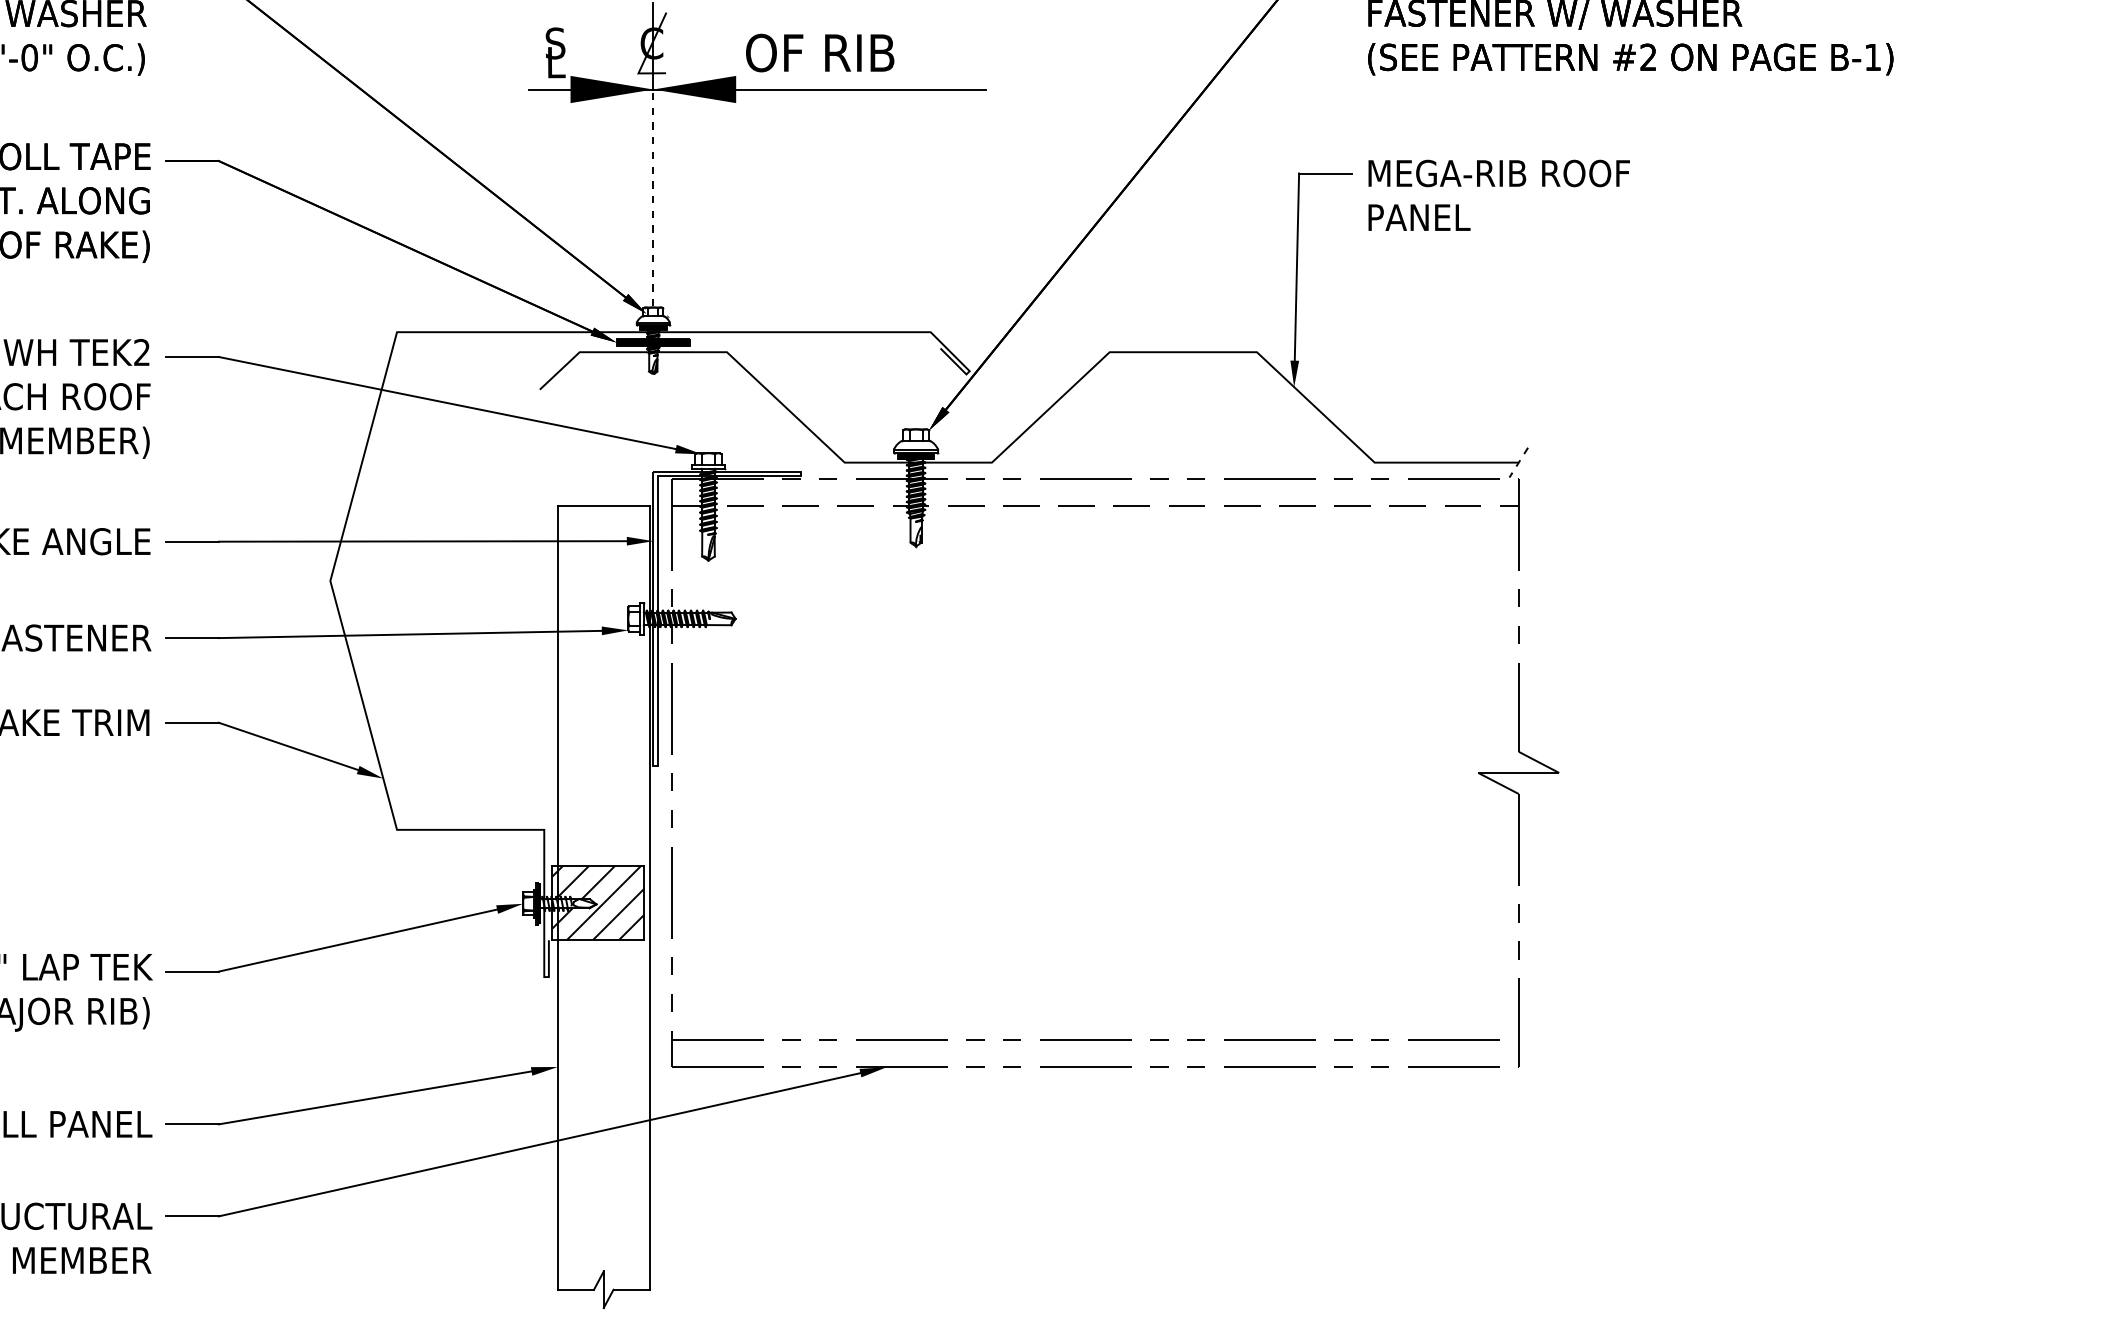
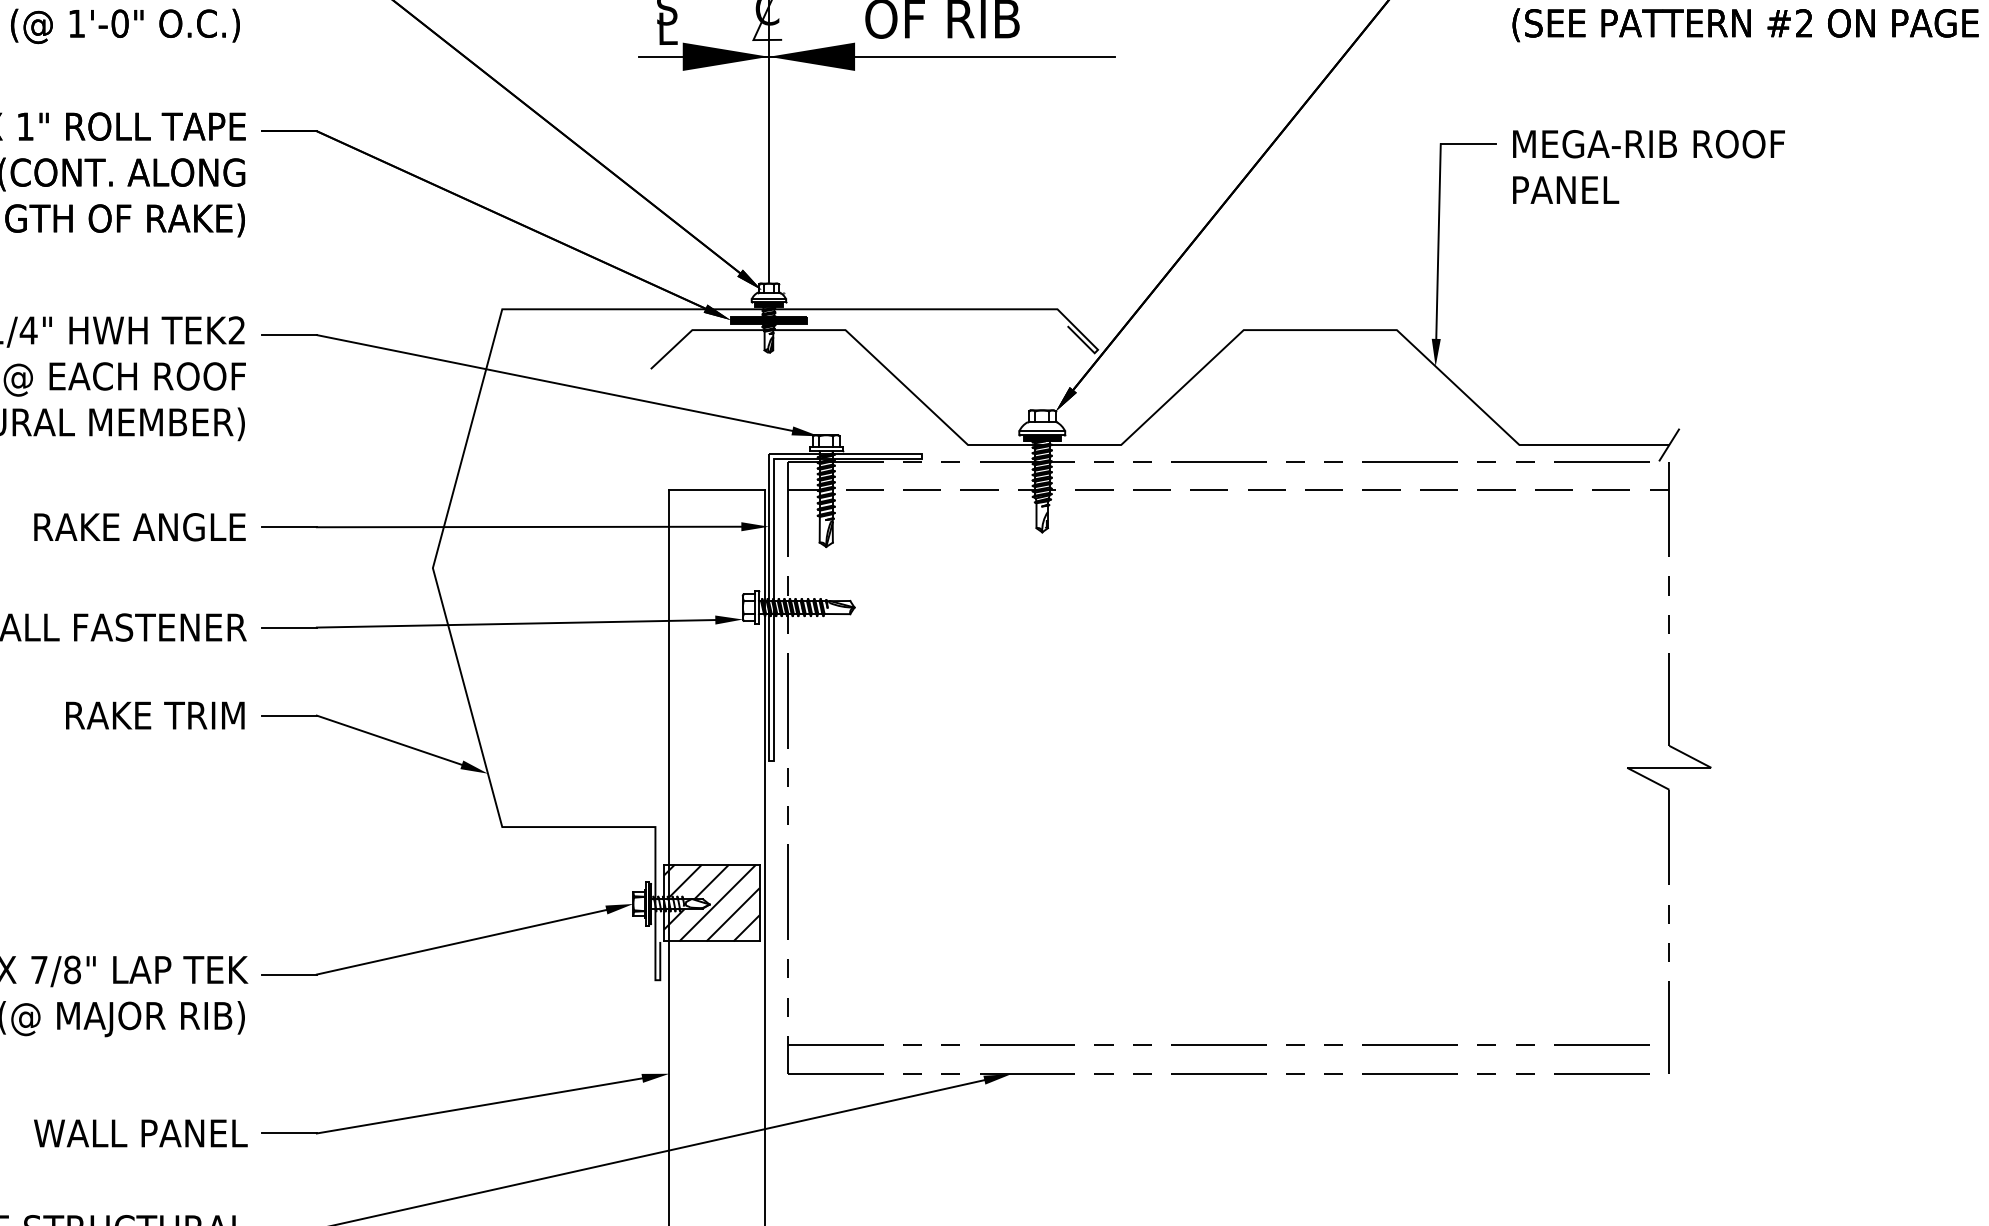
line: (653, 197) -> (769, 169), dashed -> solid
line: (1518, 462) -> (1669, 444), dashed -> solid

